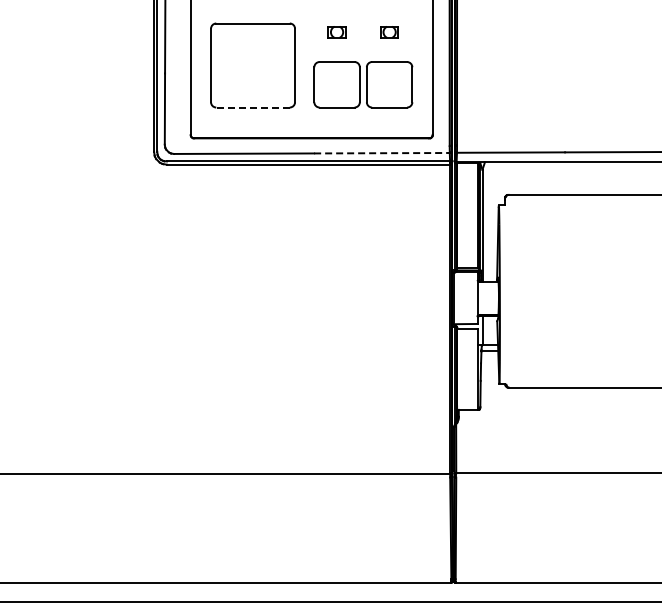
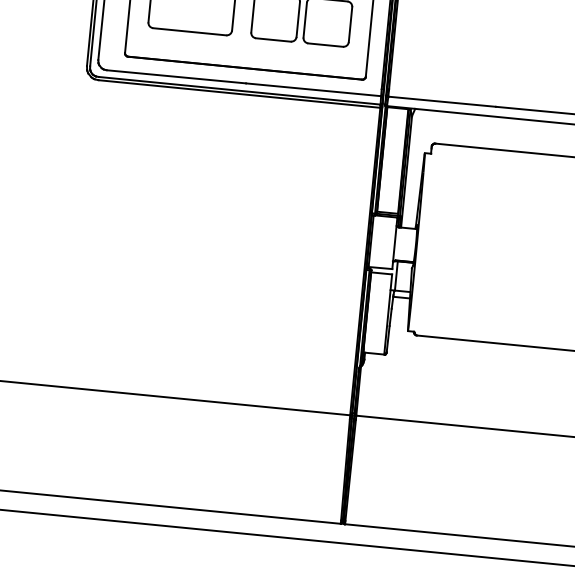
line: (253, 107) -> (190, 31), dashed -> solid
line: (381, 153) -> (313, 90), dashed -> solid

